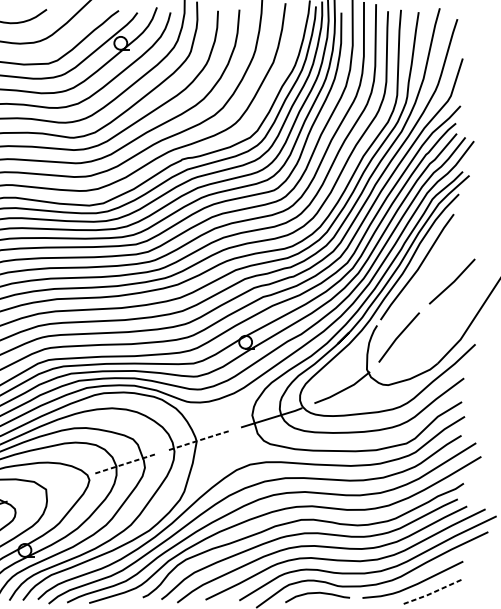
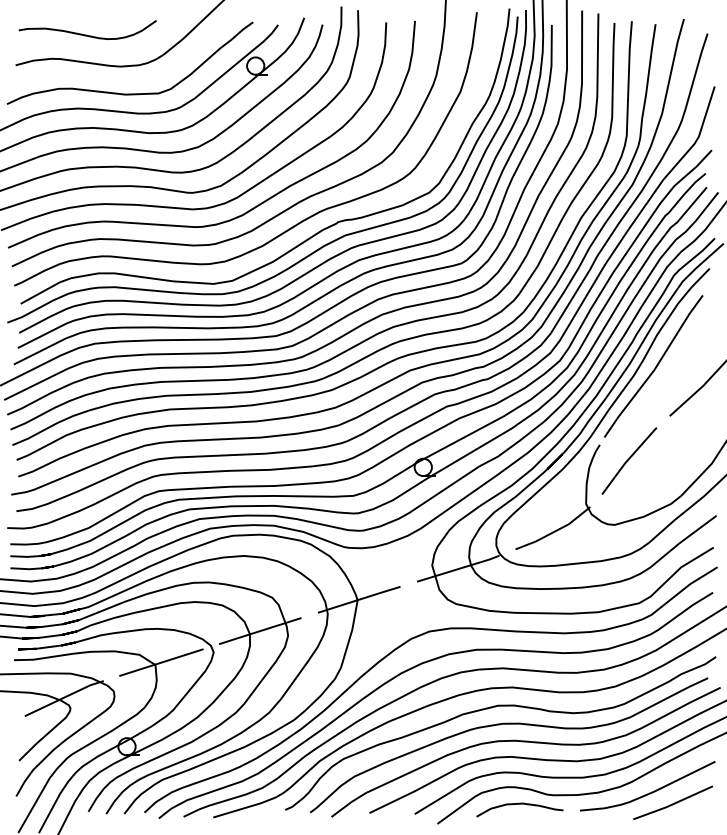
line: (198, 440) -> (359, 599), dashed -> solid
line: (123, 464) -> (259, 631), dashed -> solid
line: (50, 487) -> (161, 662), added
line: (431, 593) -> (672, 804), dashed -> solid

